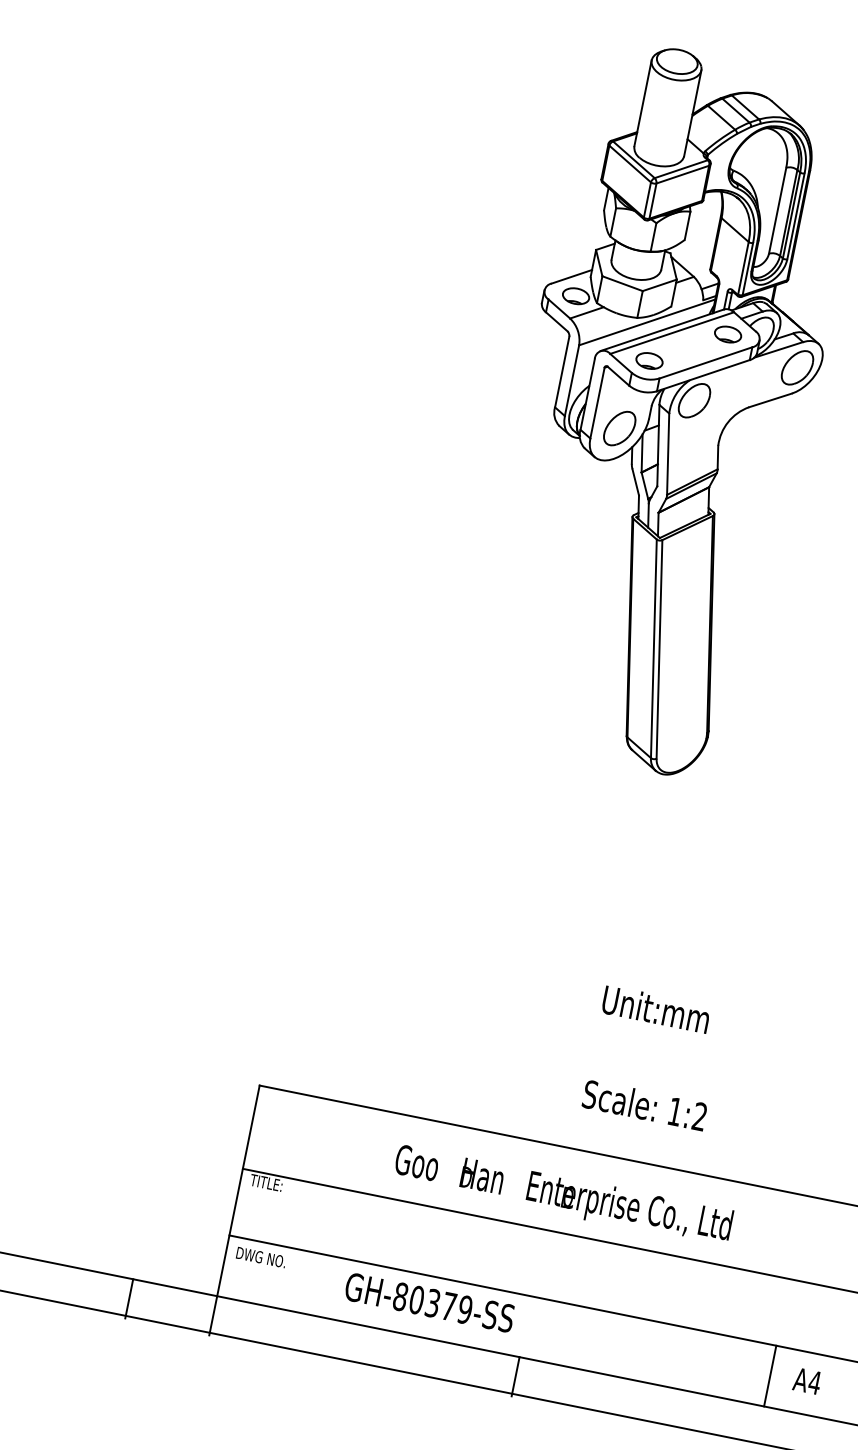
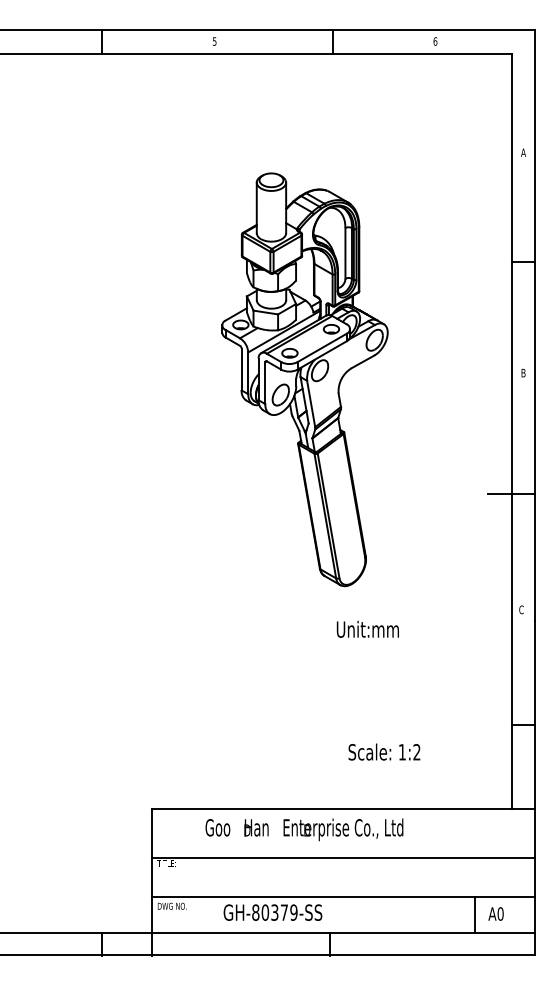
text: (655, 1007) -> (367, 628), moved
text: (645, 1104) -> (384, 751), moved
text: (563, 1195) -> (304, 829), moved
text: (814, 1381) -> (500, 913), A4 -> A0

